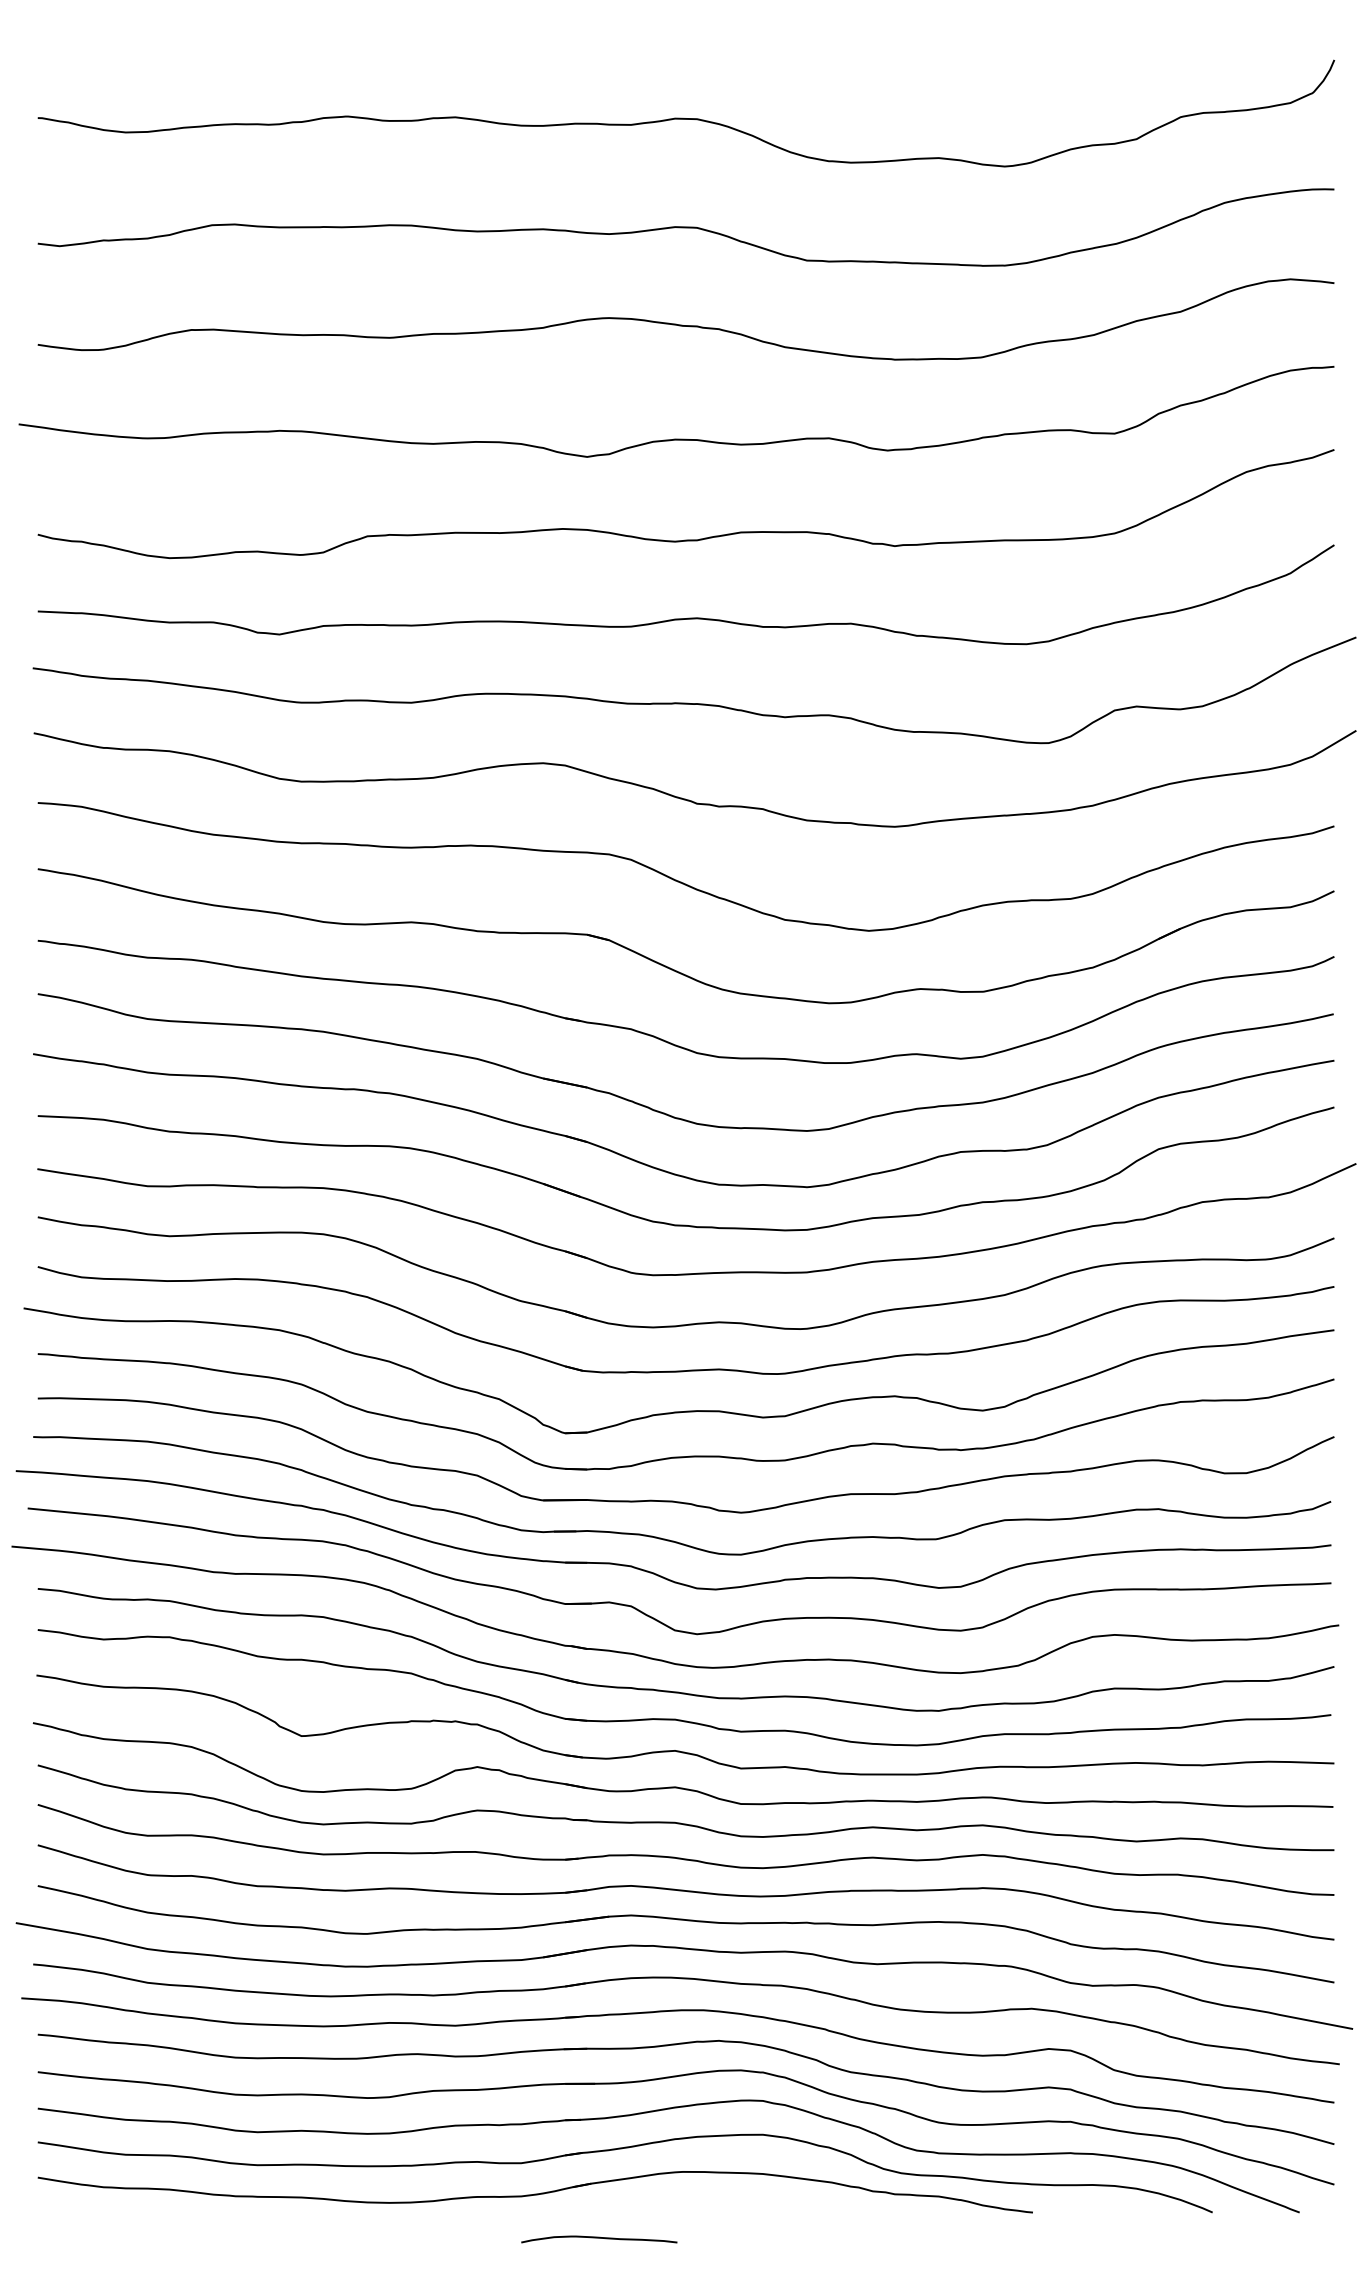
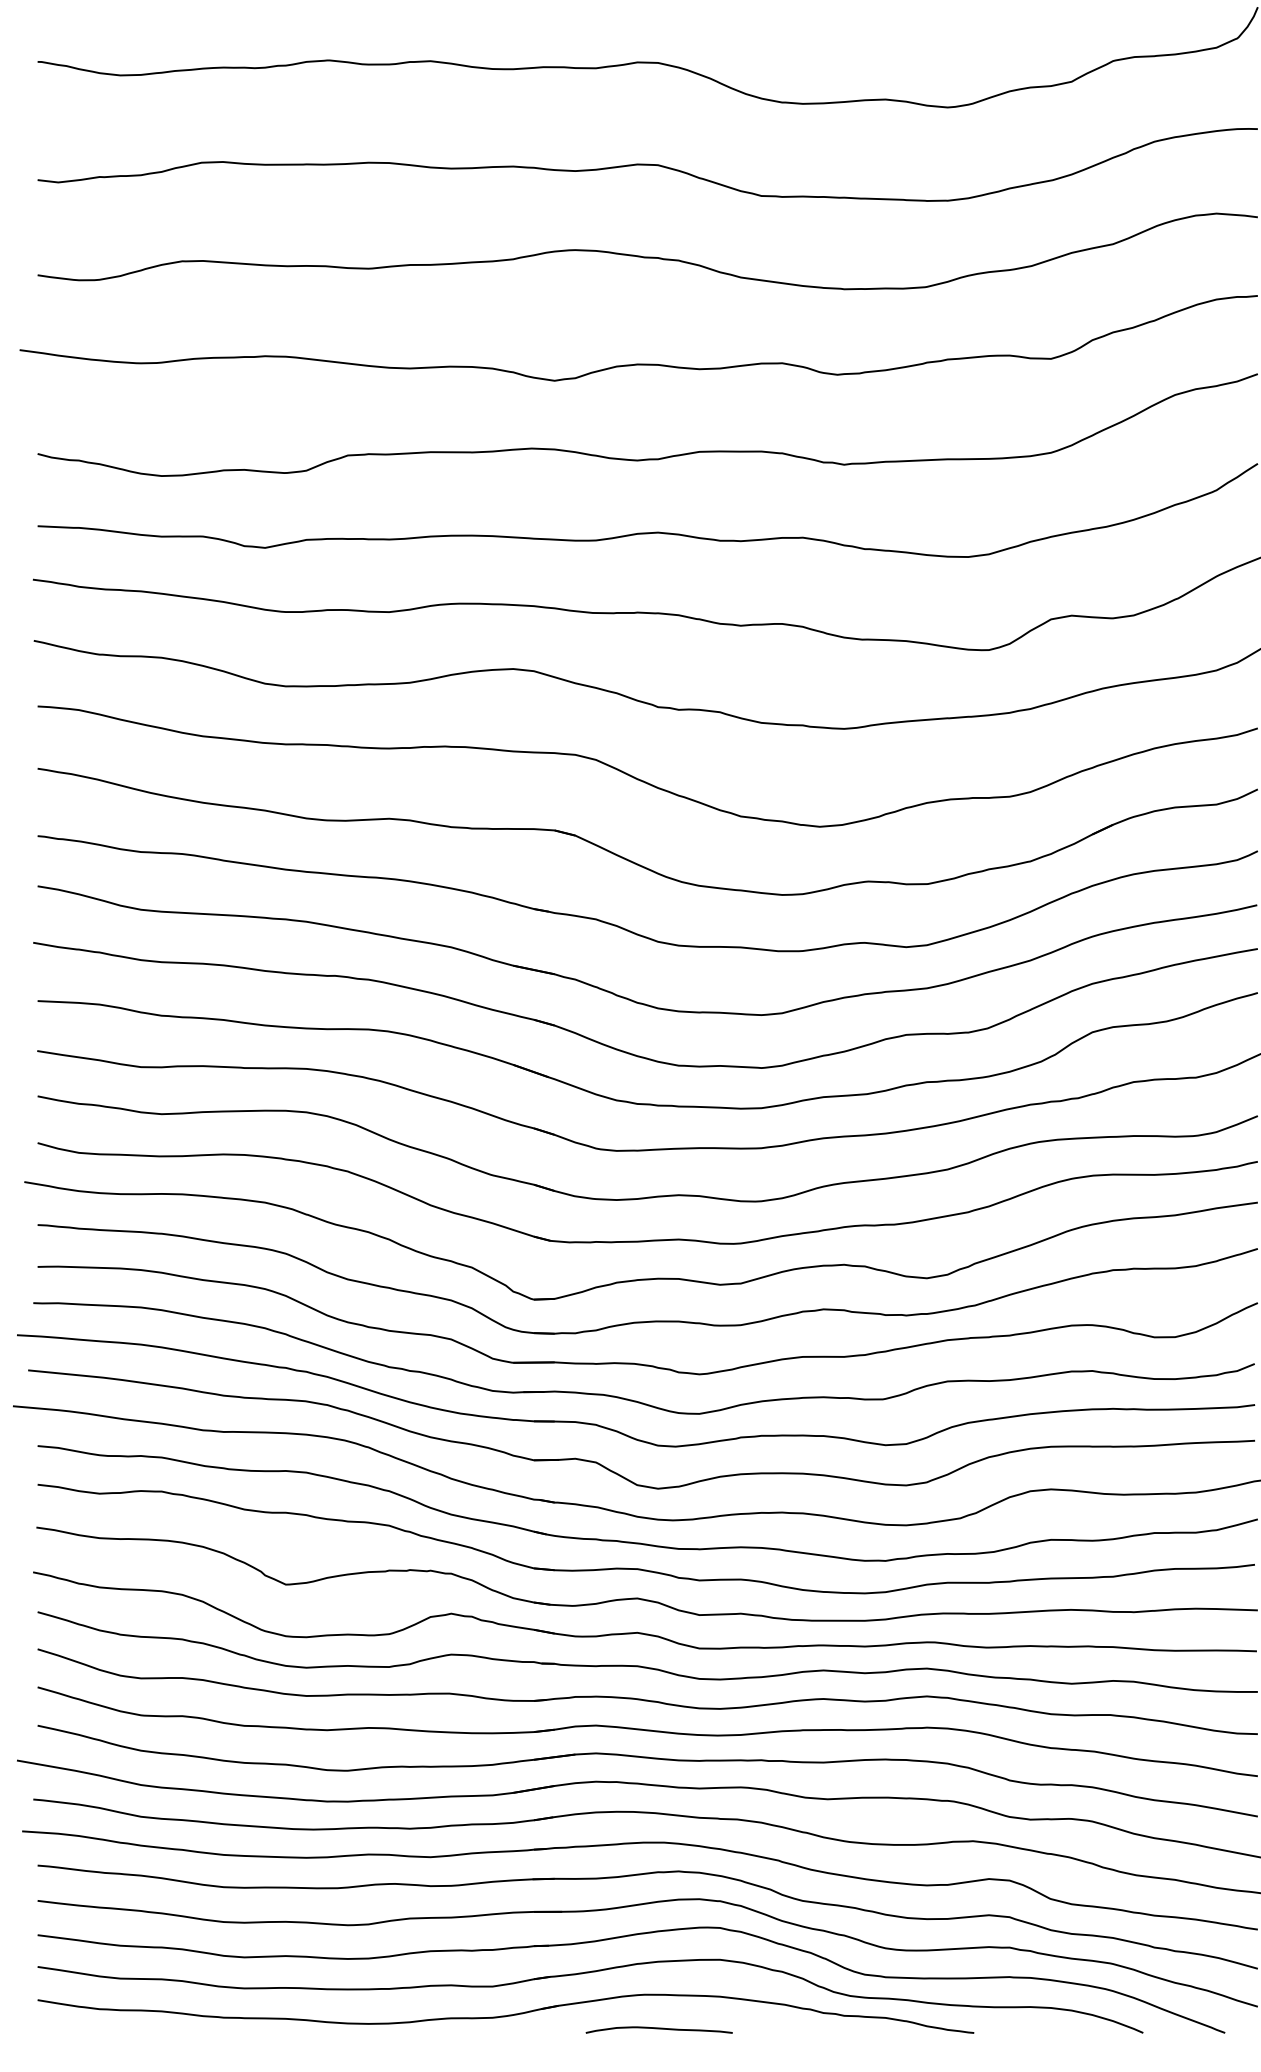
curve: (599, 2238) -> (659, 2029), moved

